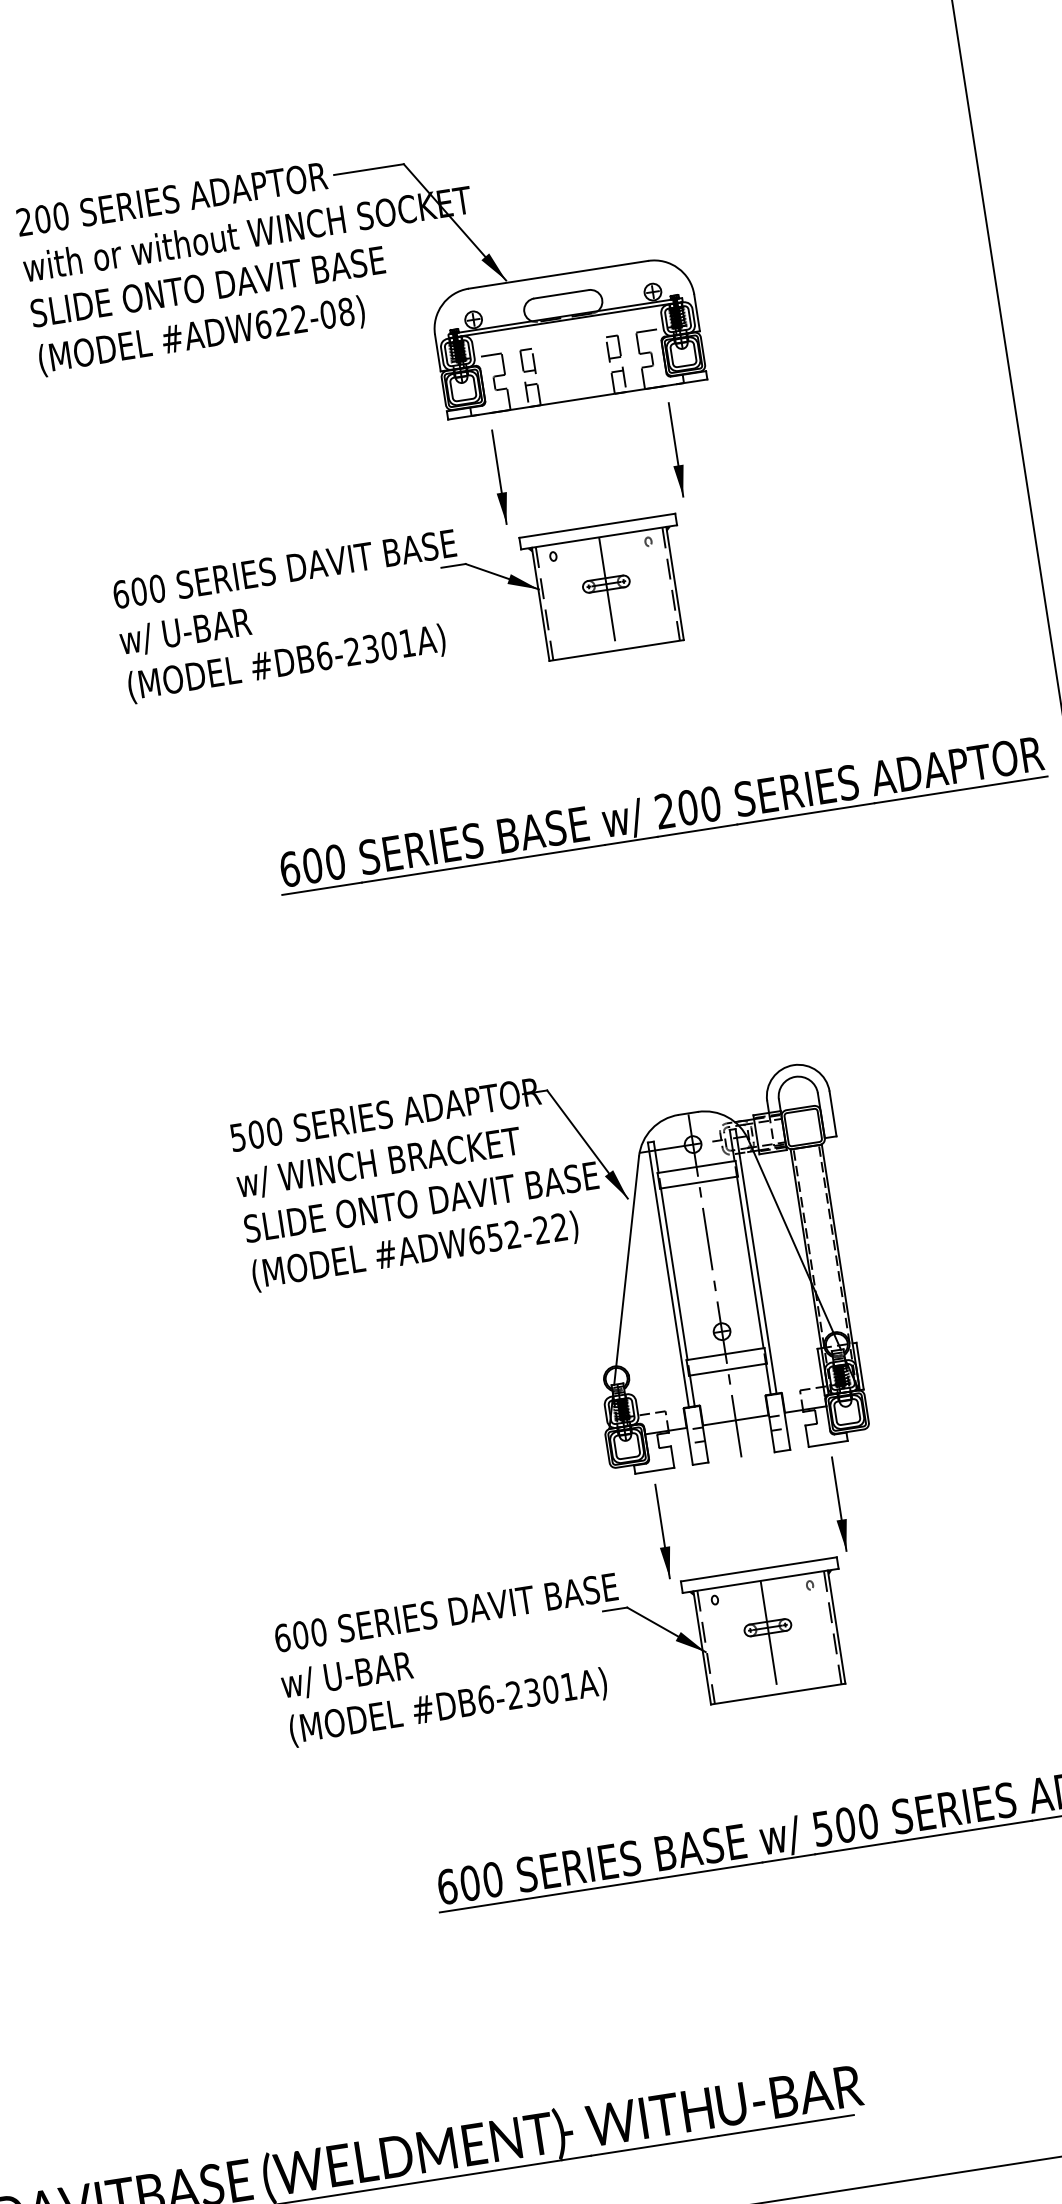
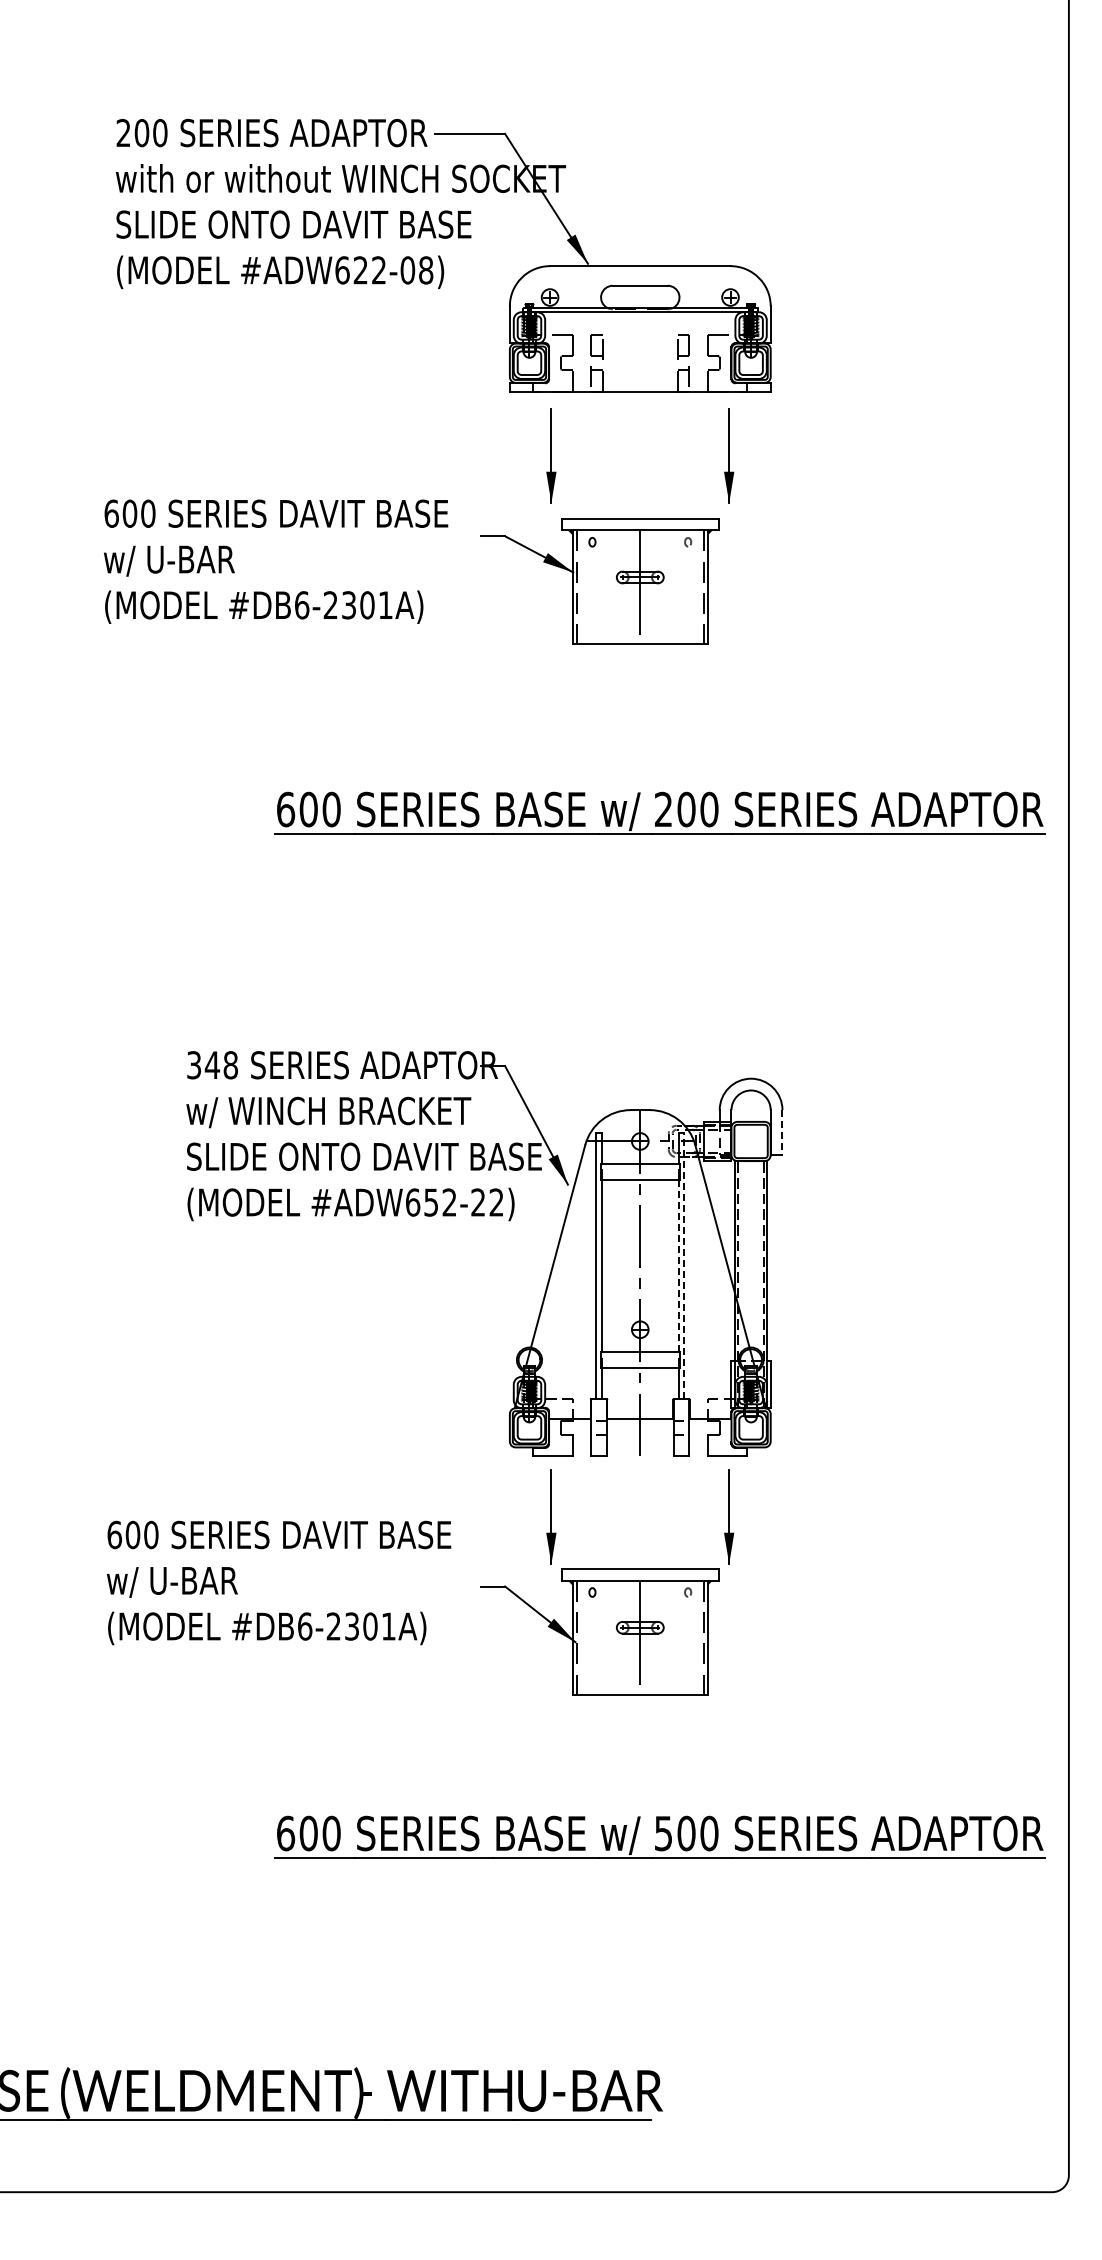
text: (292, 616) -> (276, 561), moved
line: (833, 1113) -> (782, 1132), solid -> dashed
text: (256, 1134) -> (212, 1065), 500 -> 348
line: (750, 1261) -> (678, 1265), solid -> dashed
line: (756, 1261) -> (684, 1265), solid -> dashed
text: (453, 1659) -> (279, 1582), moved

